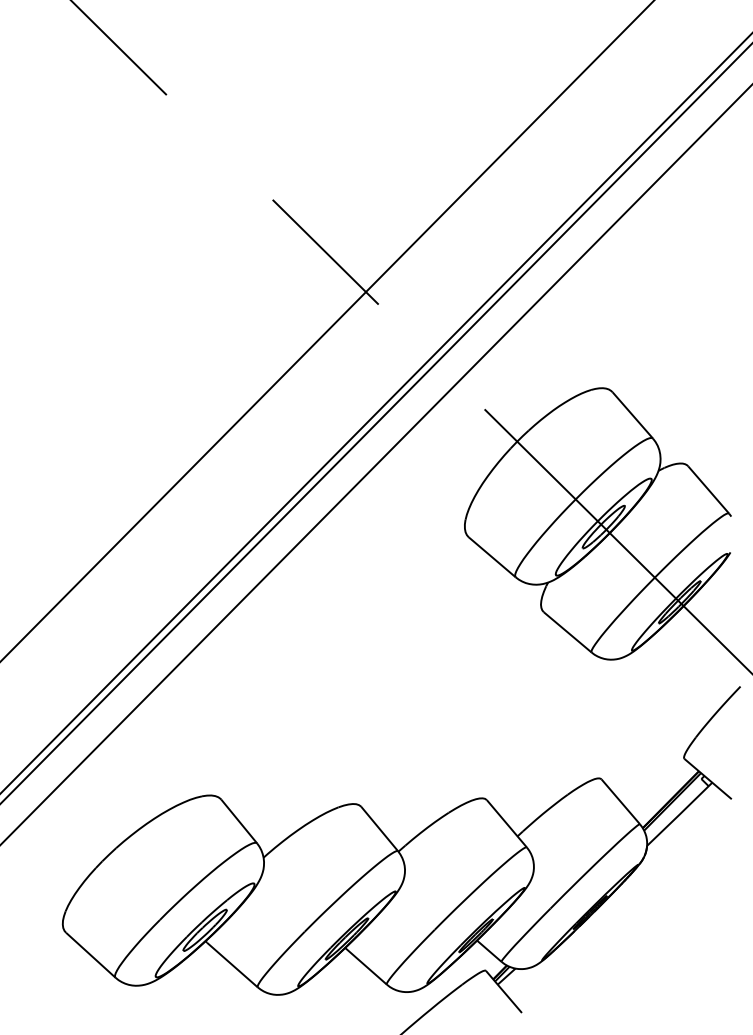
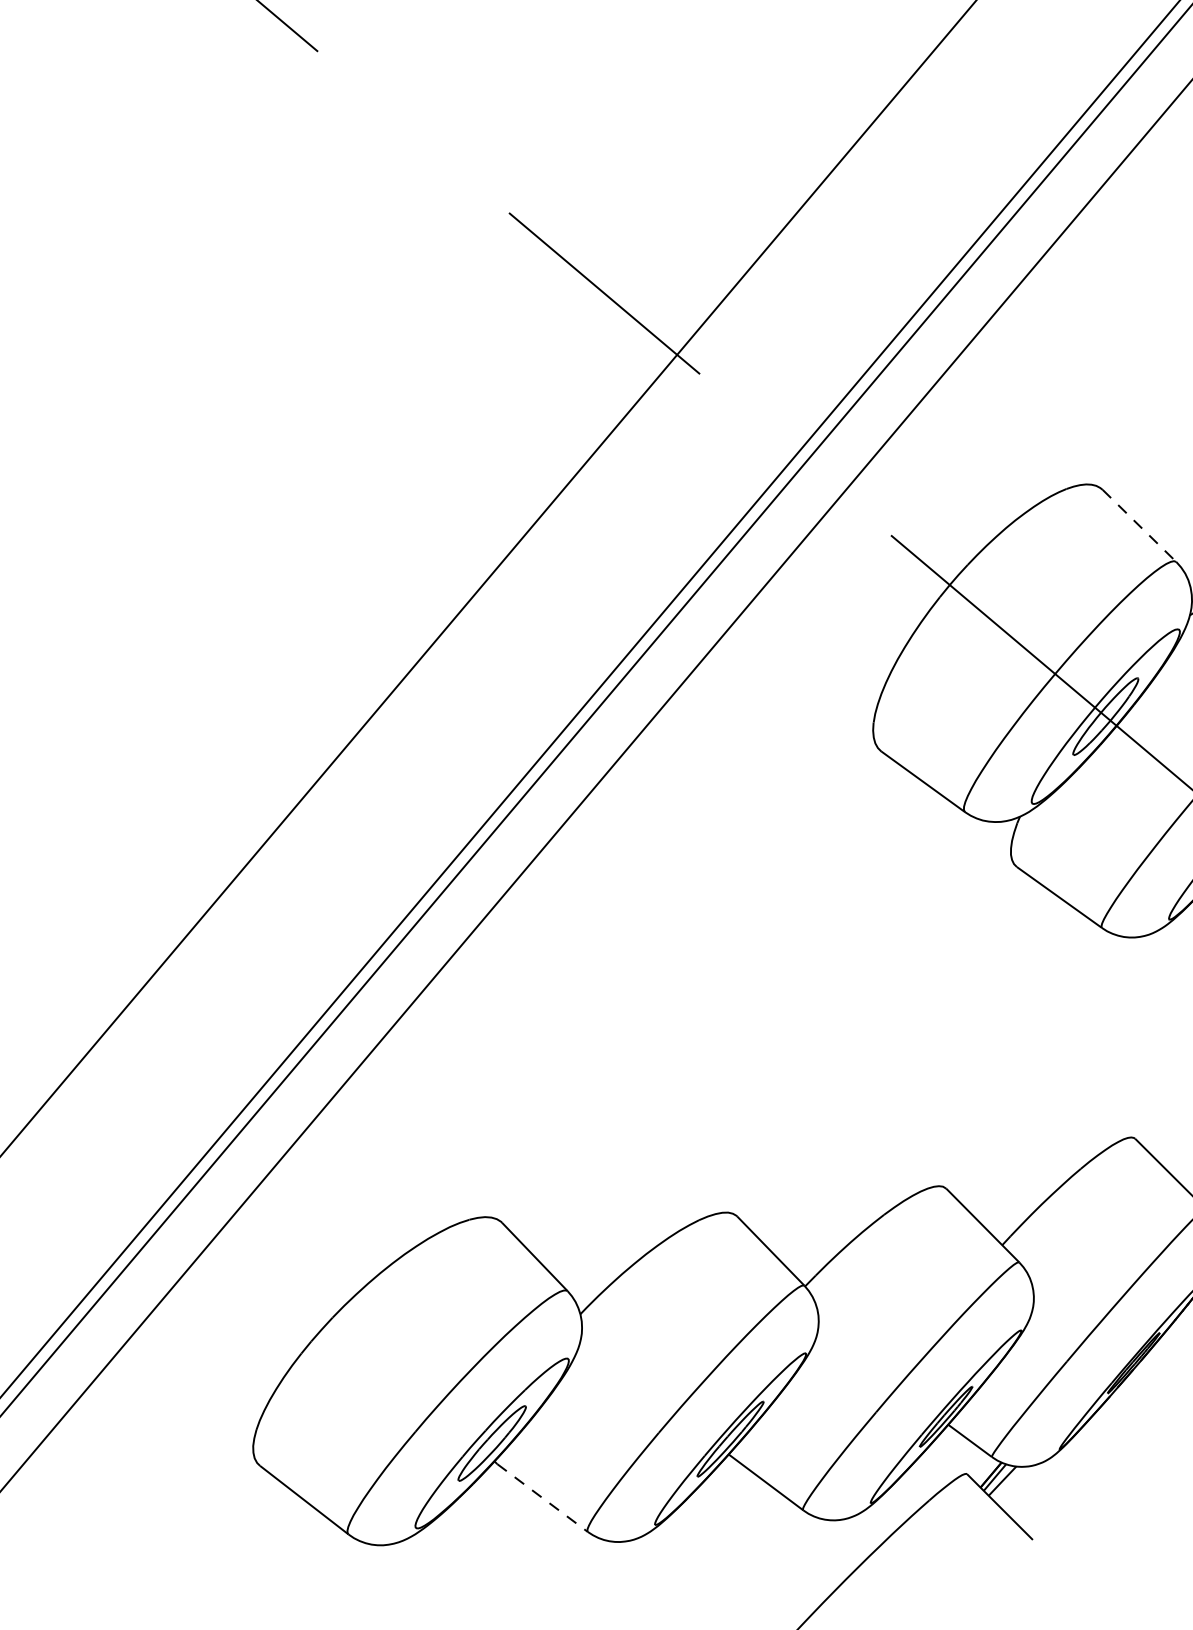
line: (632, 415) -> (1139, 526), solid -> dashed
line: (232, 965) -> (542, 1498), solid -> dashed

